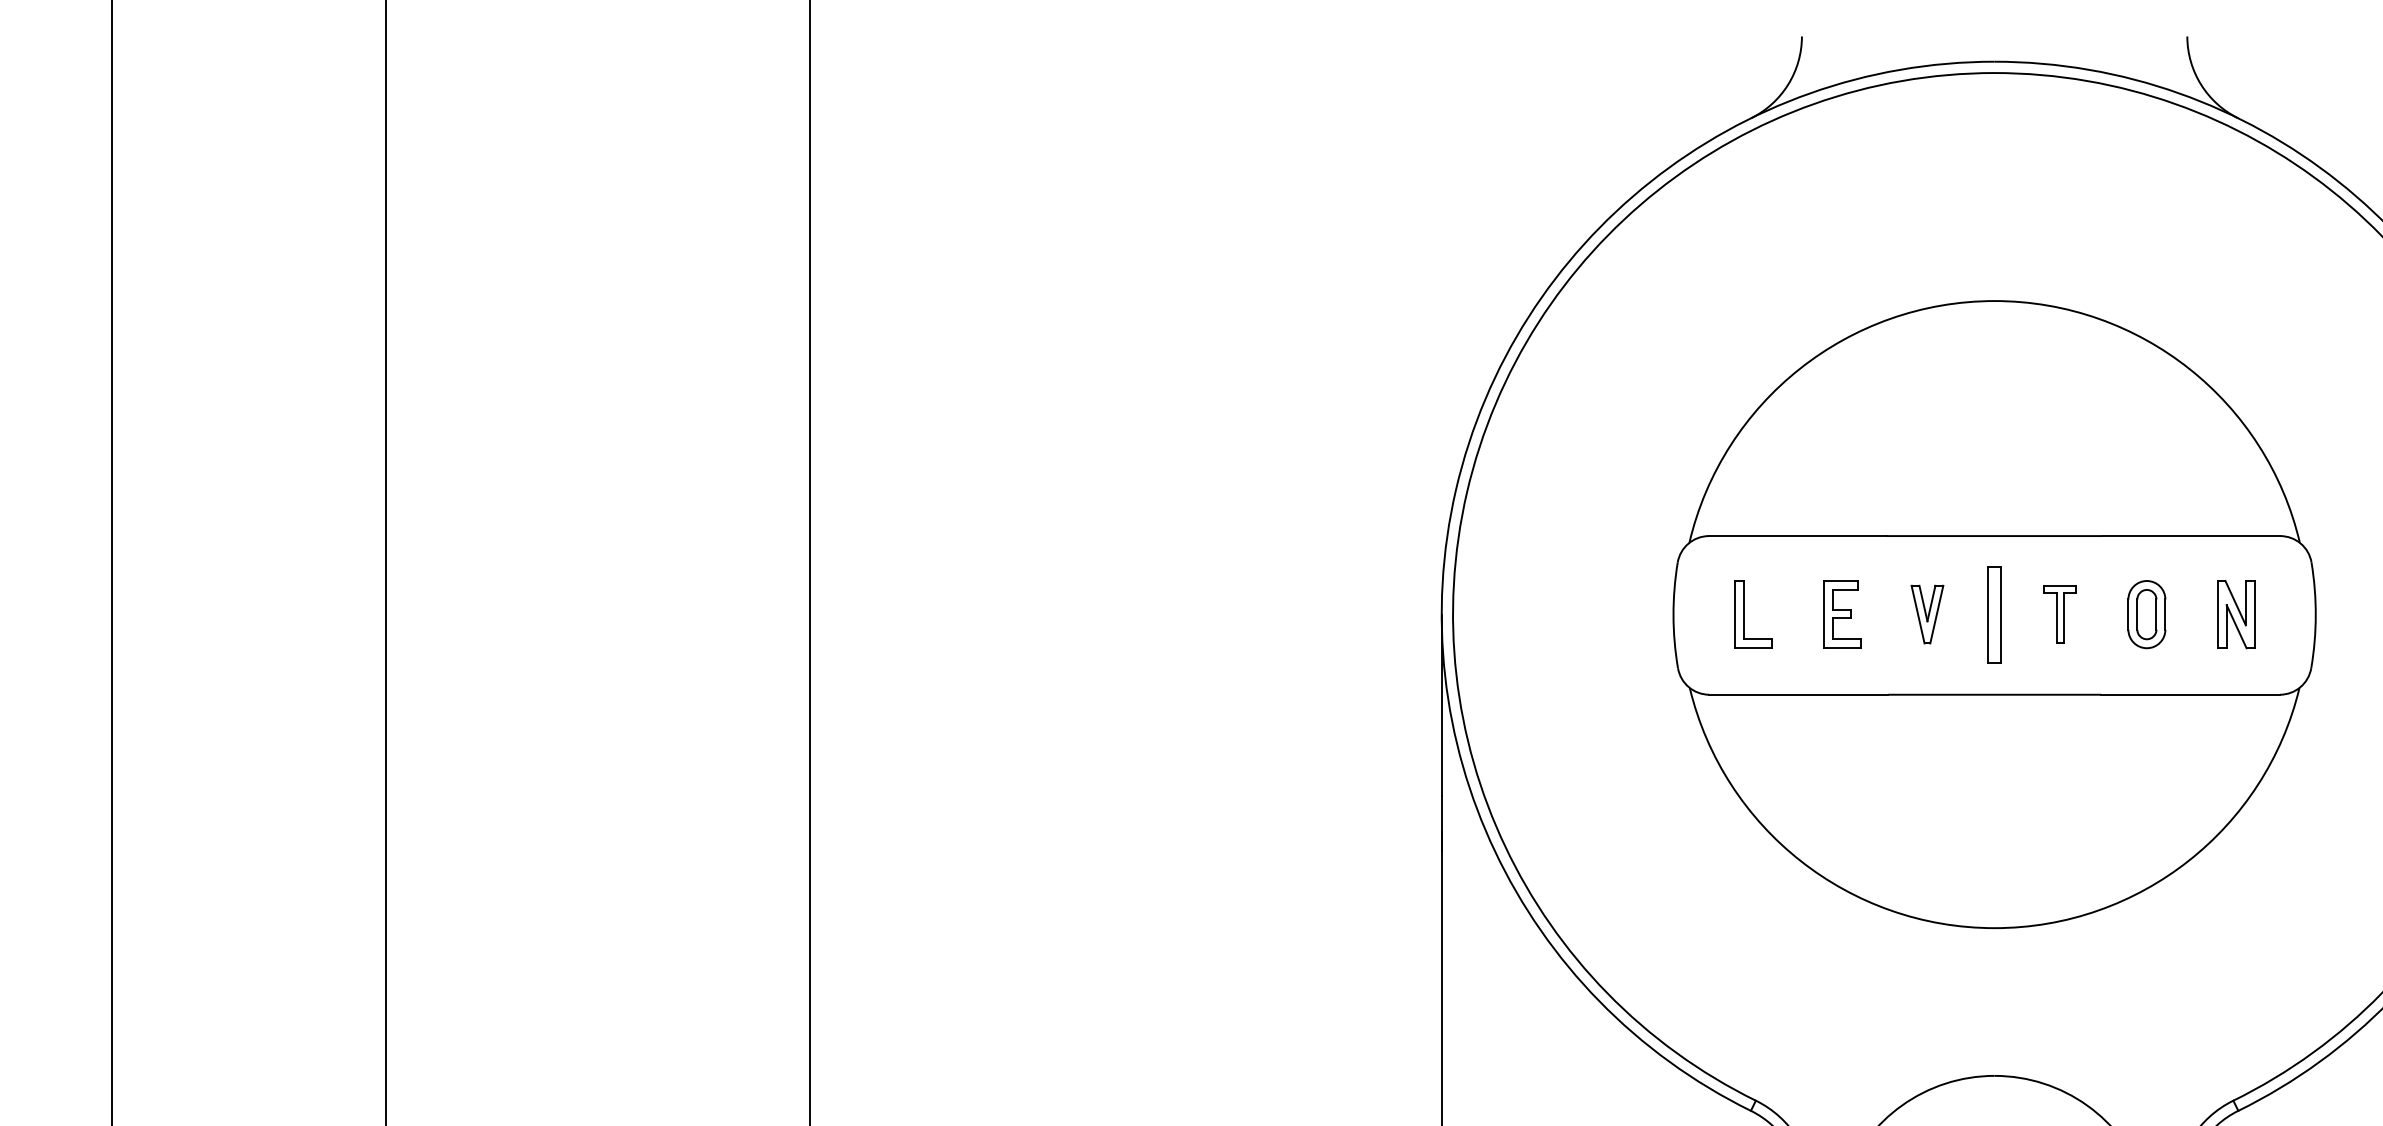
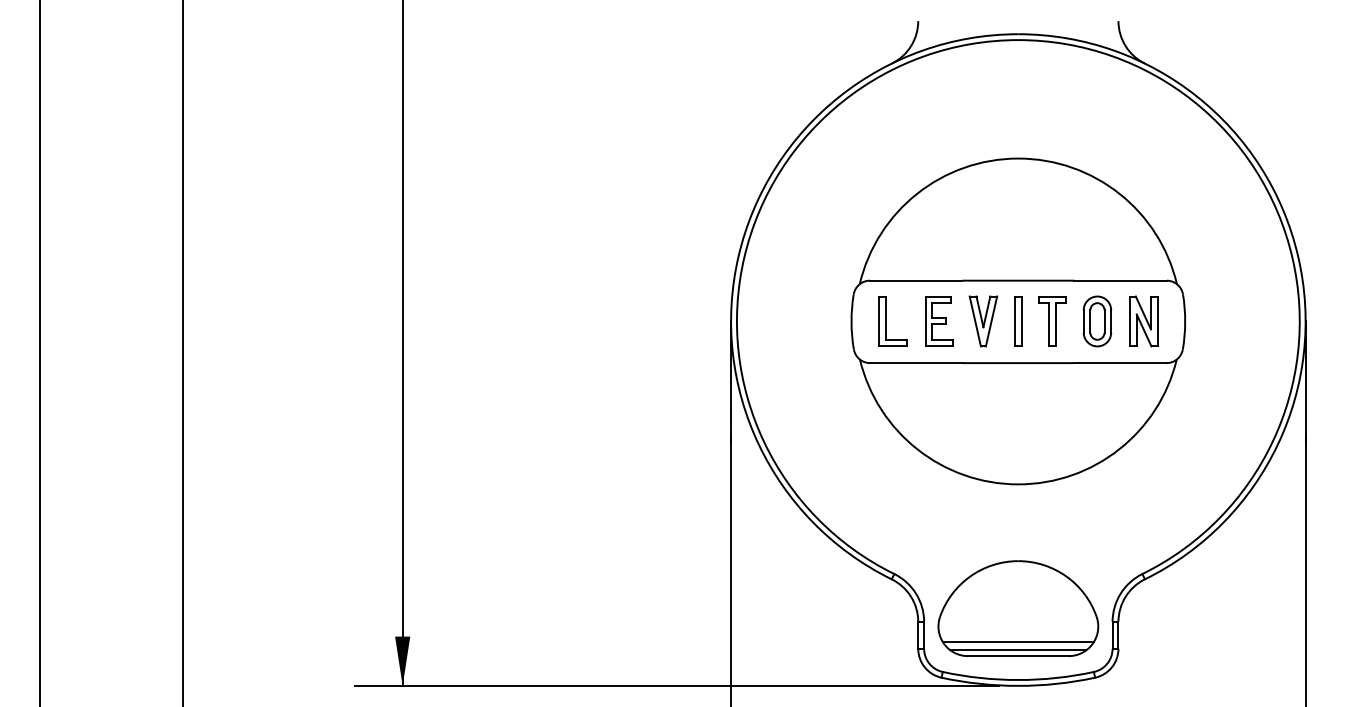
part: (1752, 614) -> (892, 321), size x1.43
part: (1842, 614) -> (939, 321), size x1.43
part: (1927, 614) -> (983, 321), size x1.67
part: (2060, 614) -> (1052, 321), size x1.67
part: (2146, 614) -> (1097, 321), size x1.43
part: (2235, 614) -> (1143, 321), size x1.43

